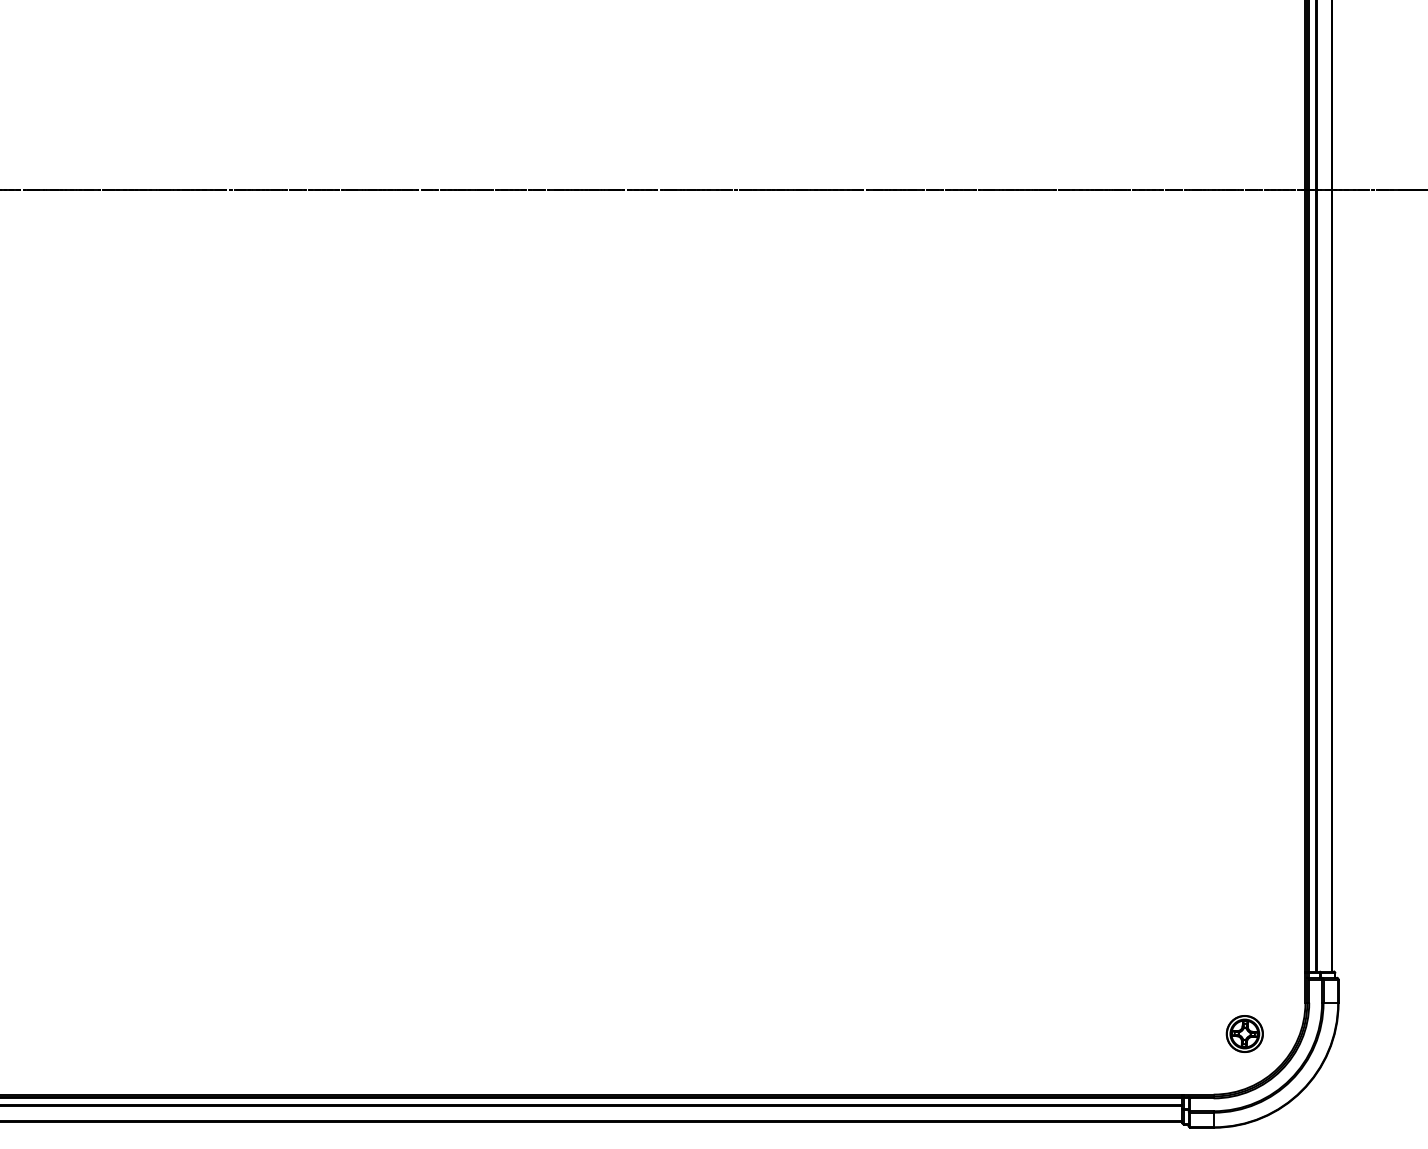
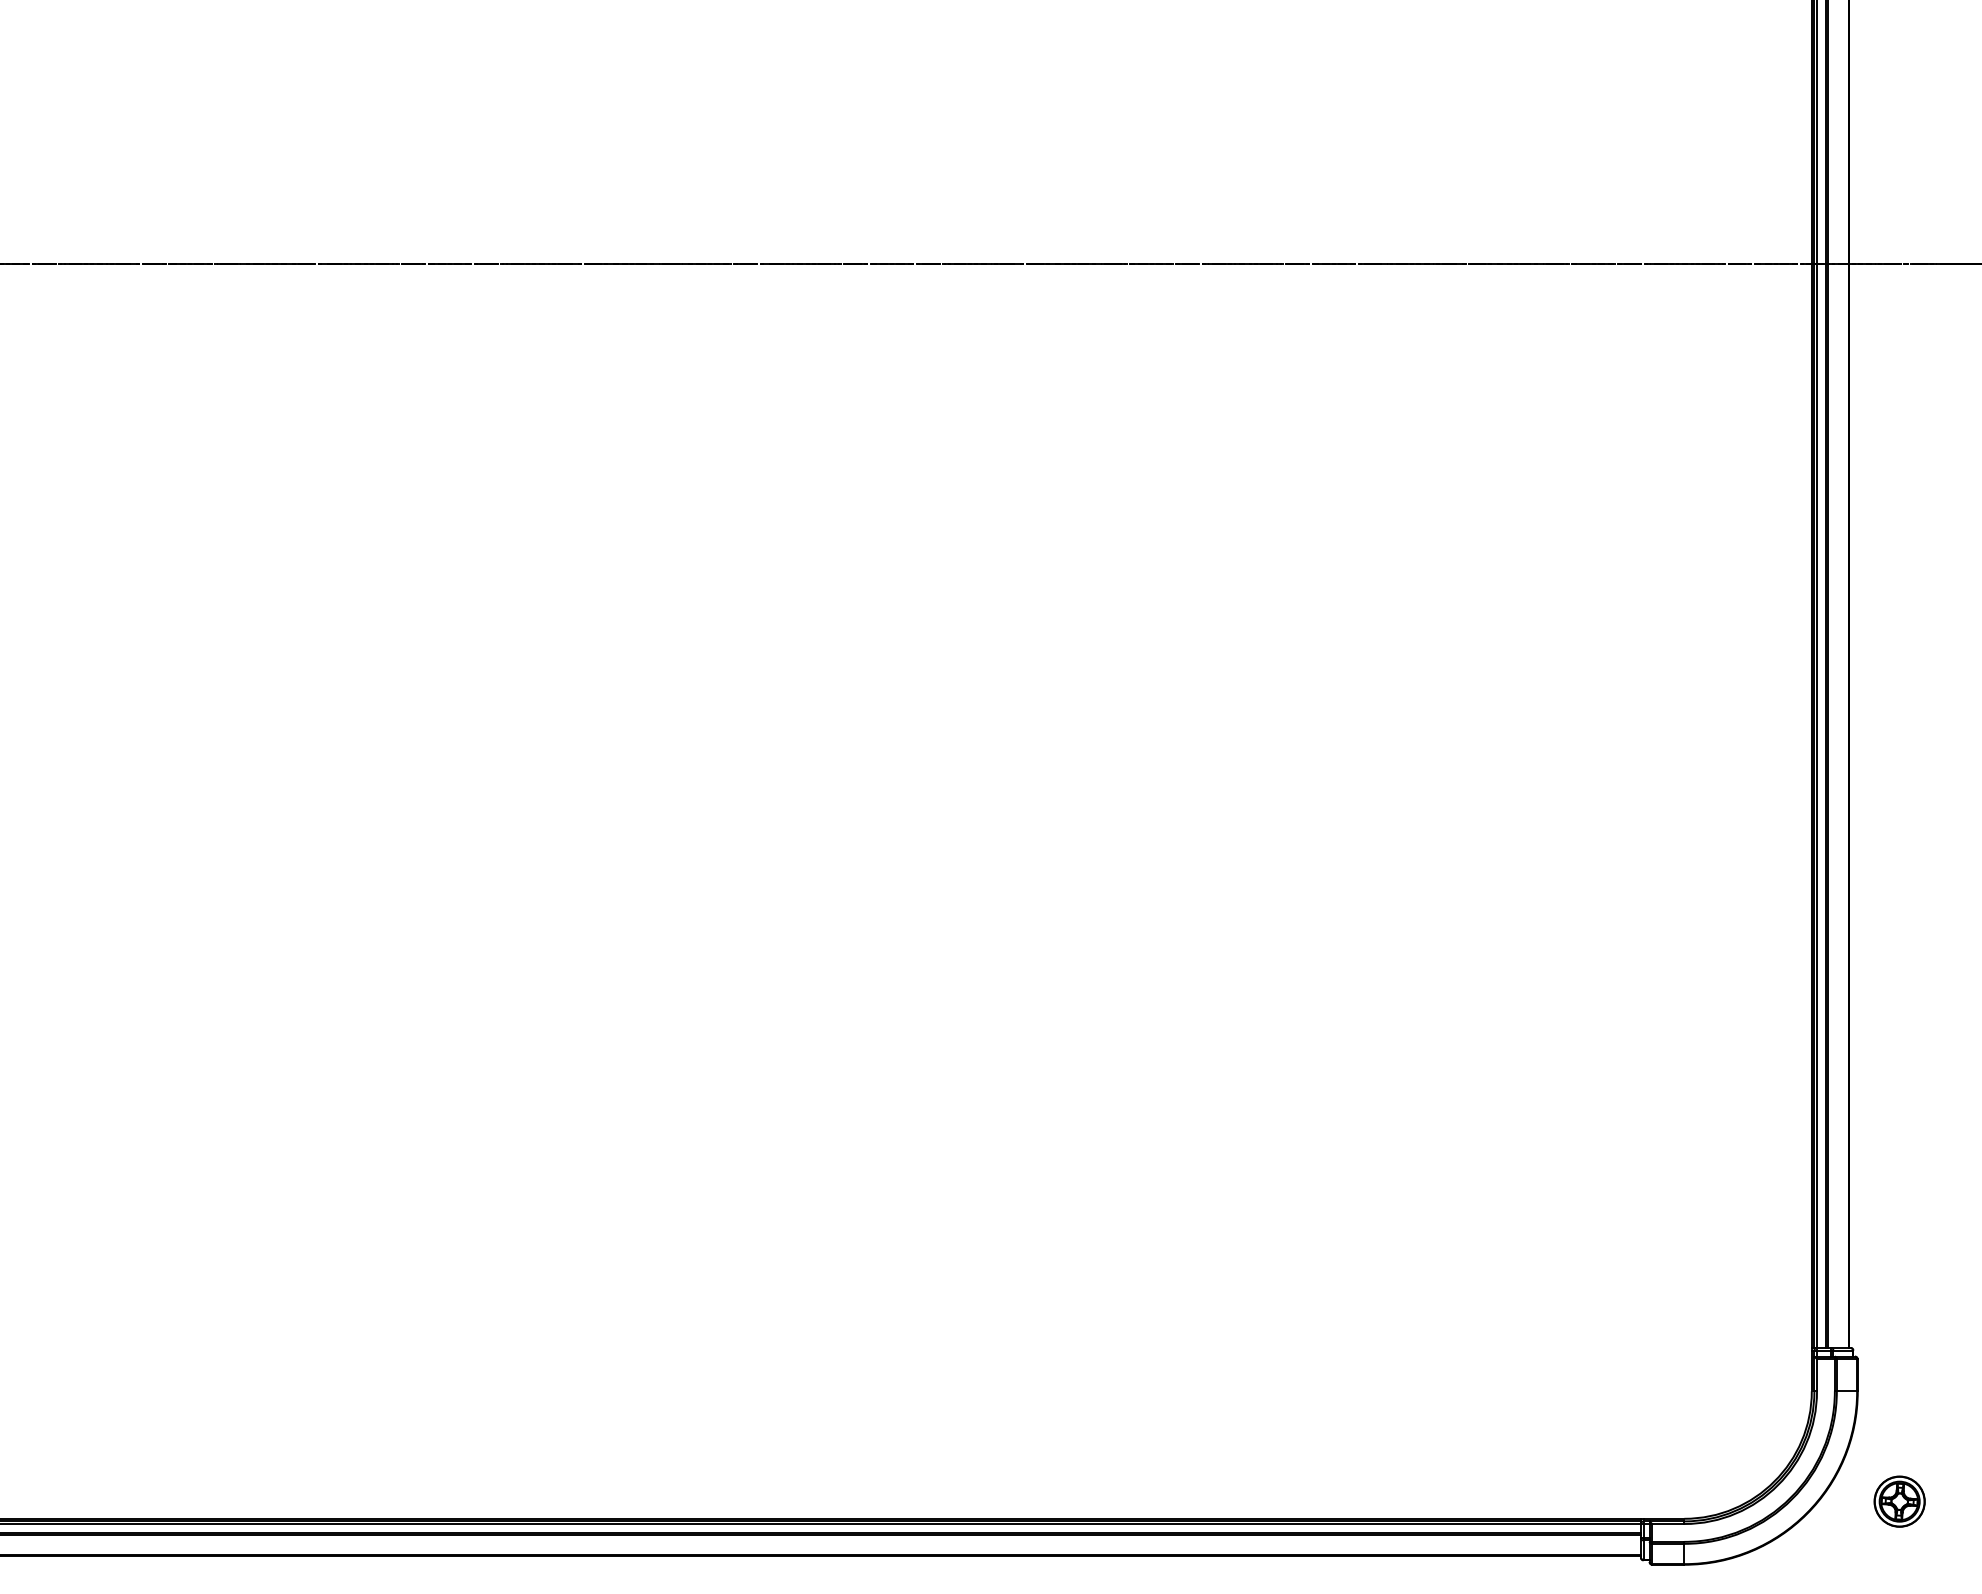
part: (1244, 1033) -> (1899, 1501), moved

